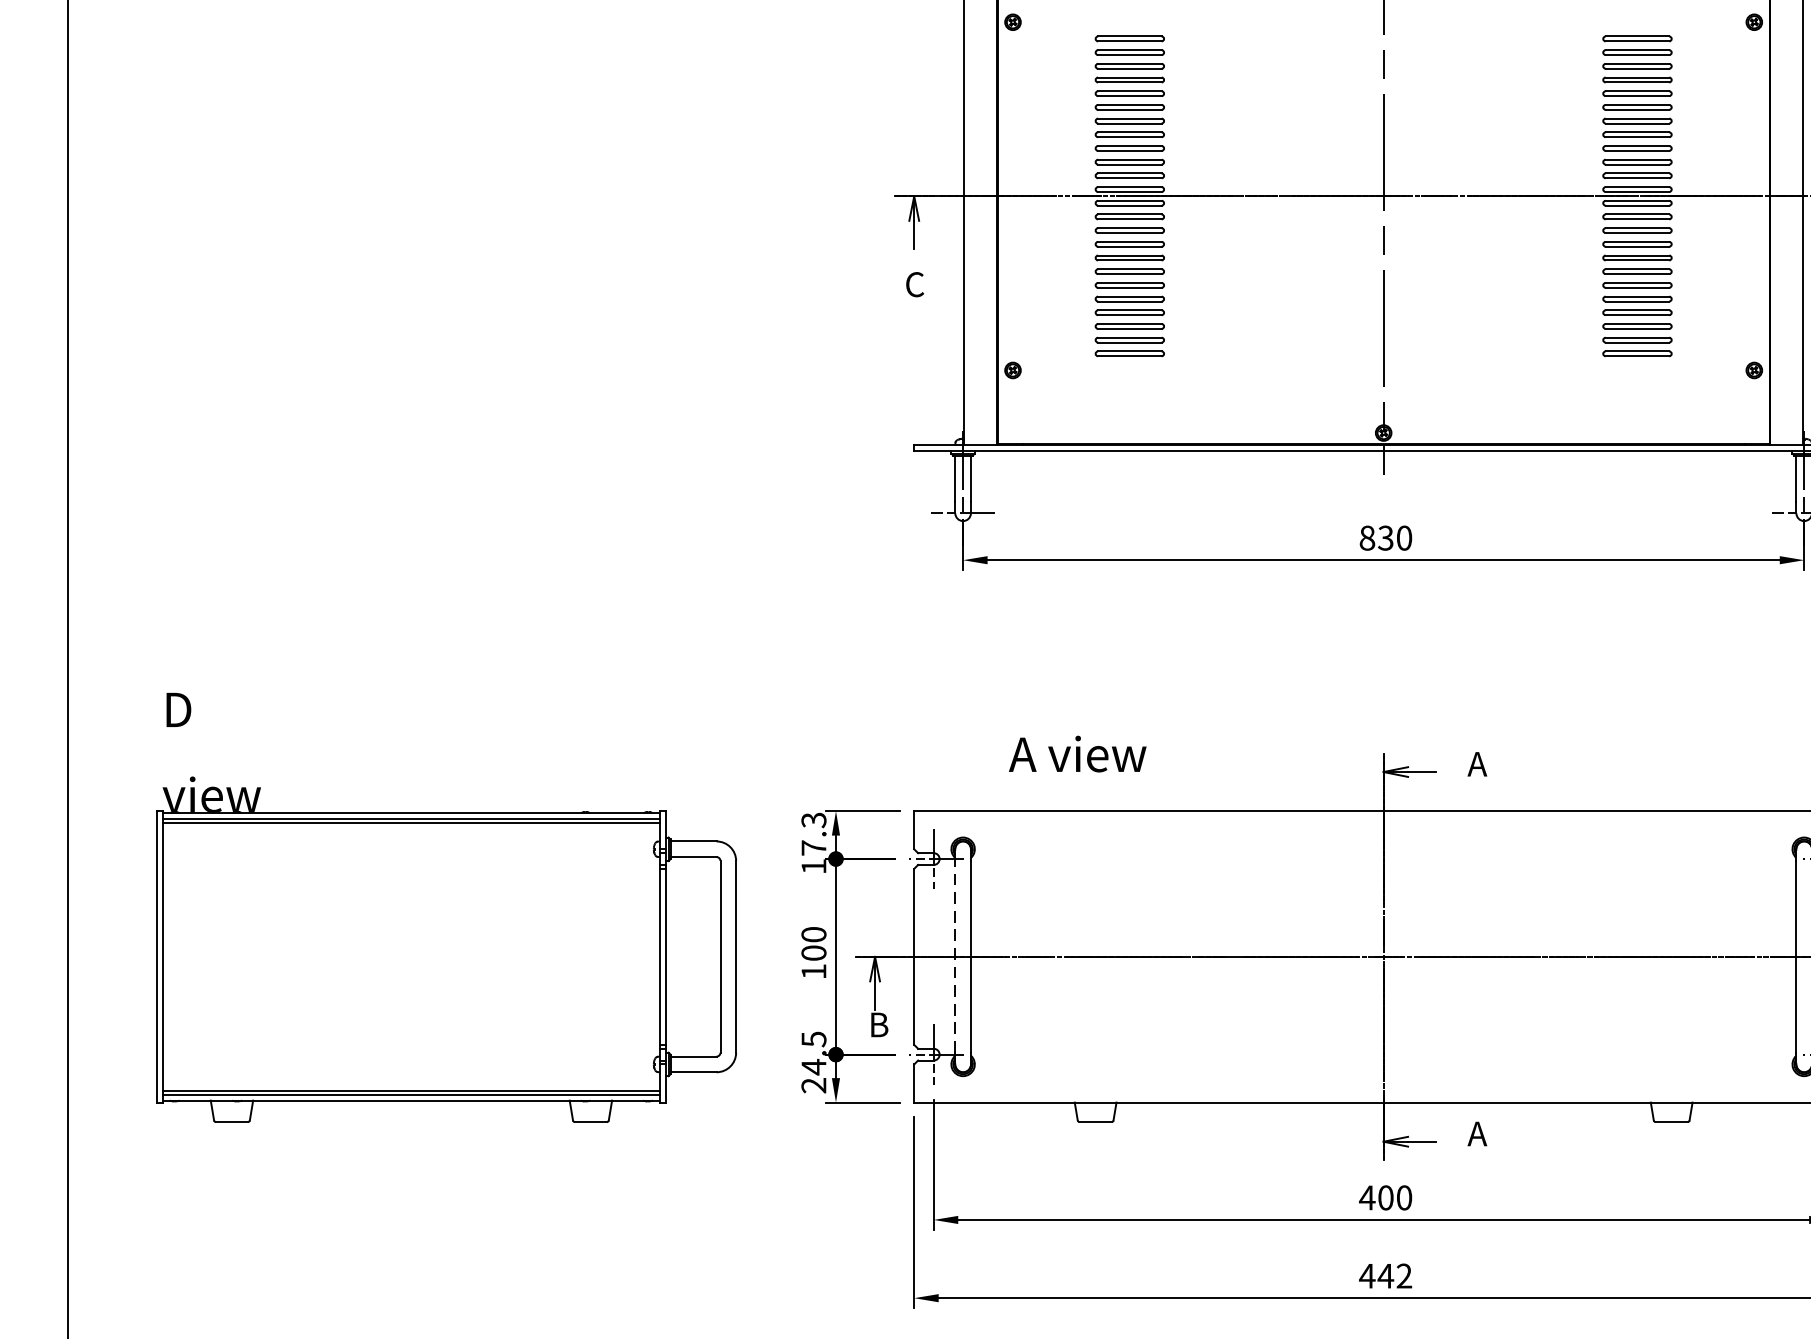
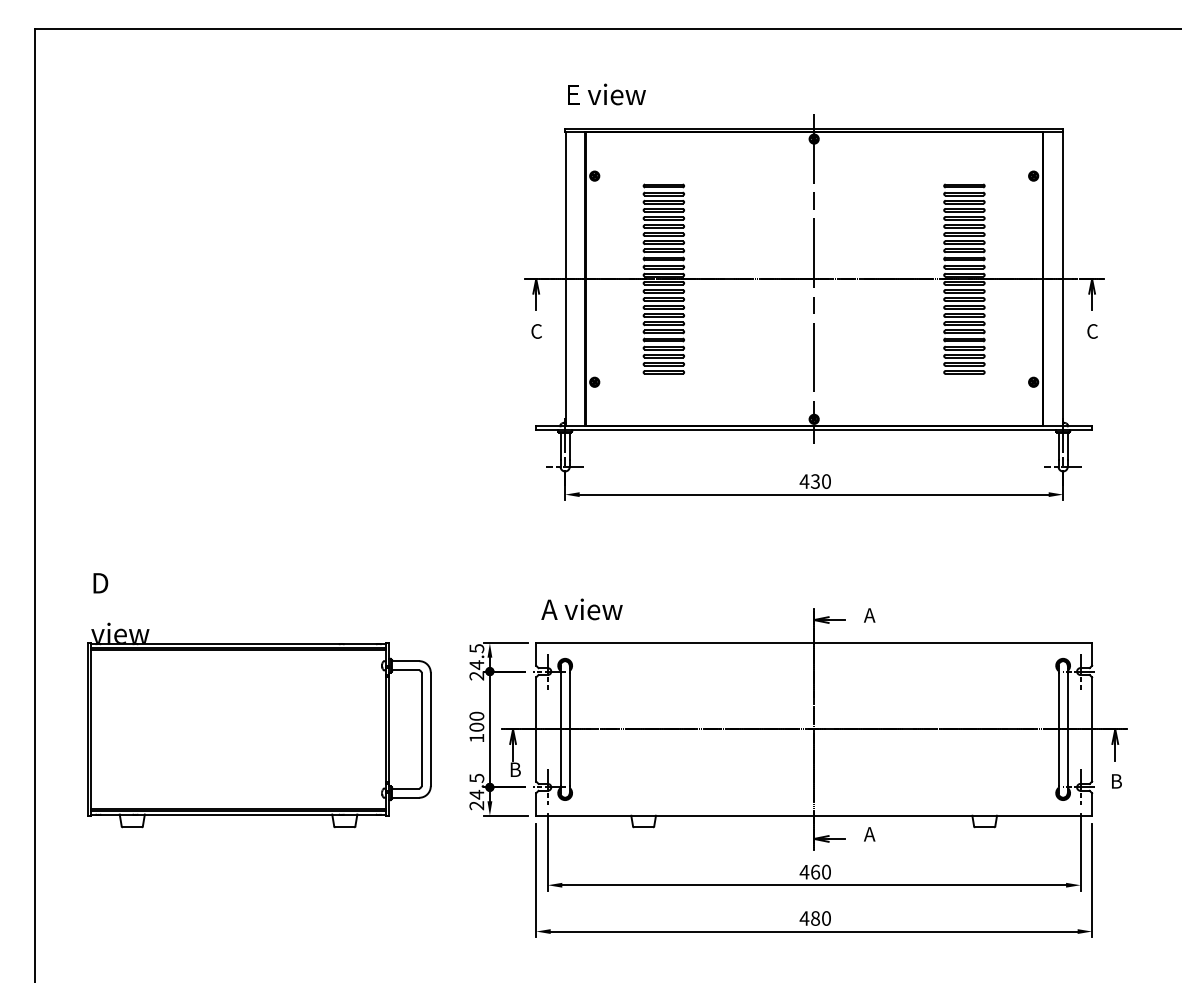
text: (1367, 538) -> (804, 481), 830 -> 430
text: (1076, 754) -> (581, 609), moved
text: (813, 843) -> (476, 662), 17.3 -> 24.5
line: (955, 956) -> (560, 729), dashed -> solid
text: (1385, 1196) -> (815, 871), 400 -> 460
text: (1394, 1276) -> (820, 918), 442 -> 480

